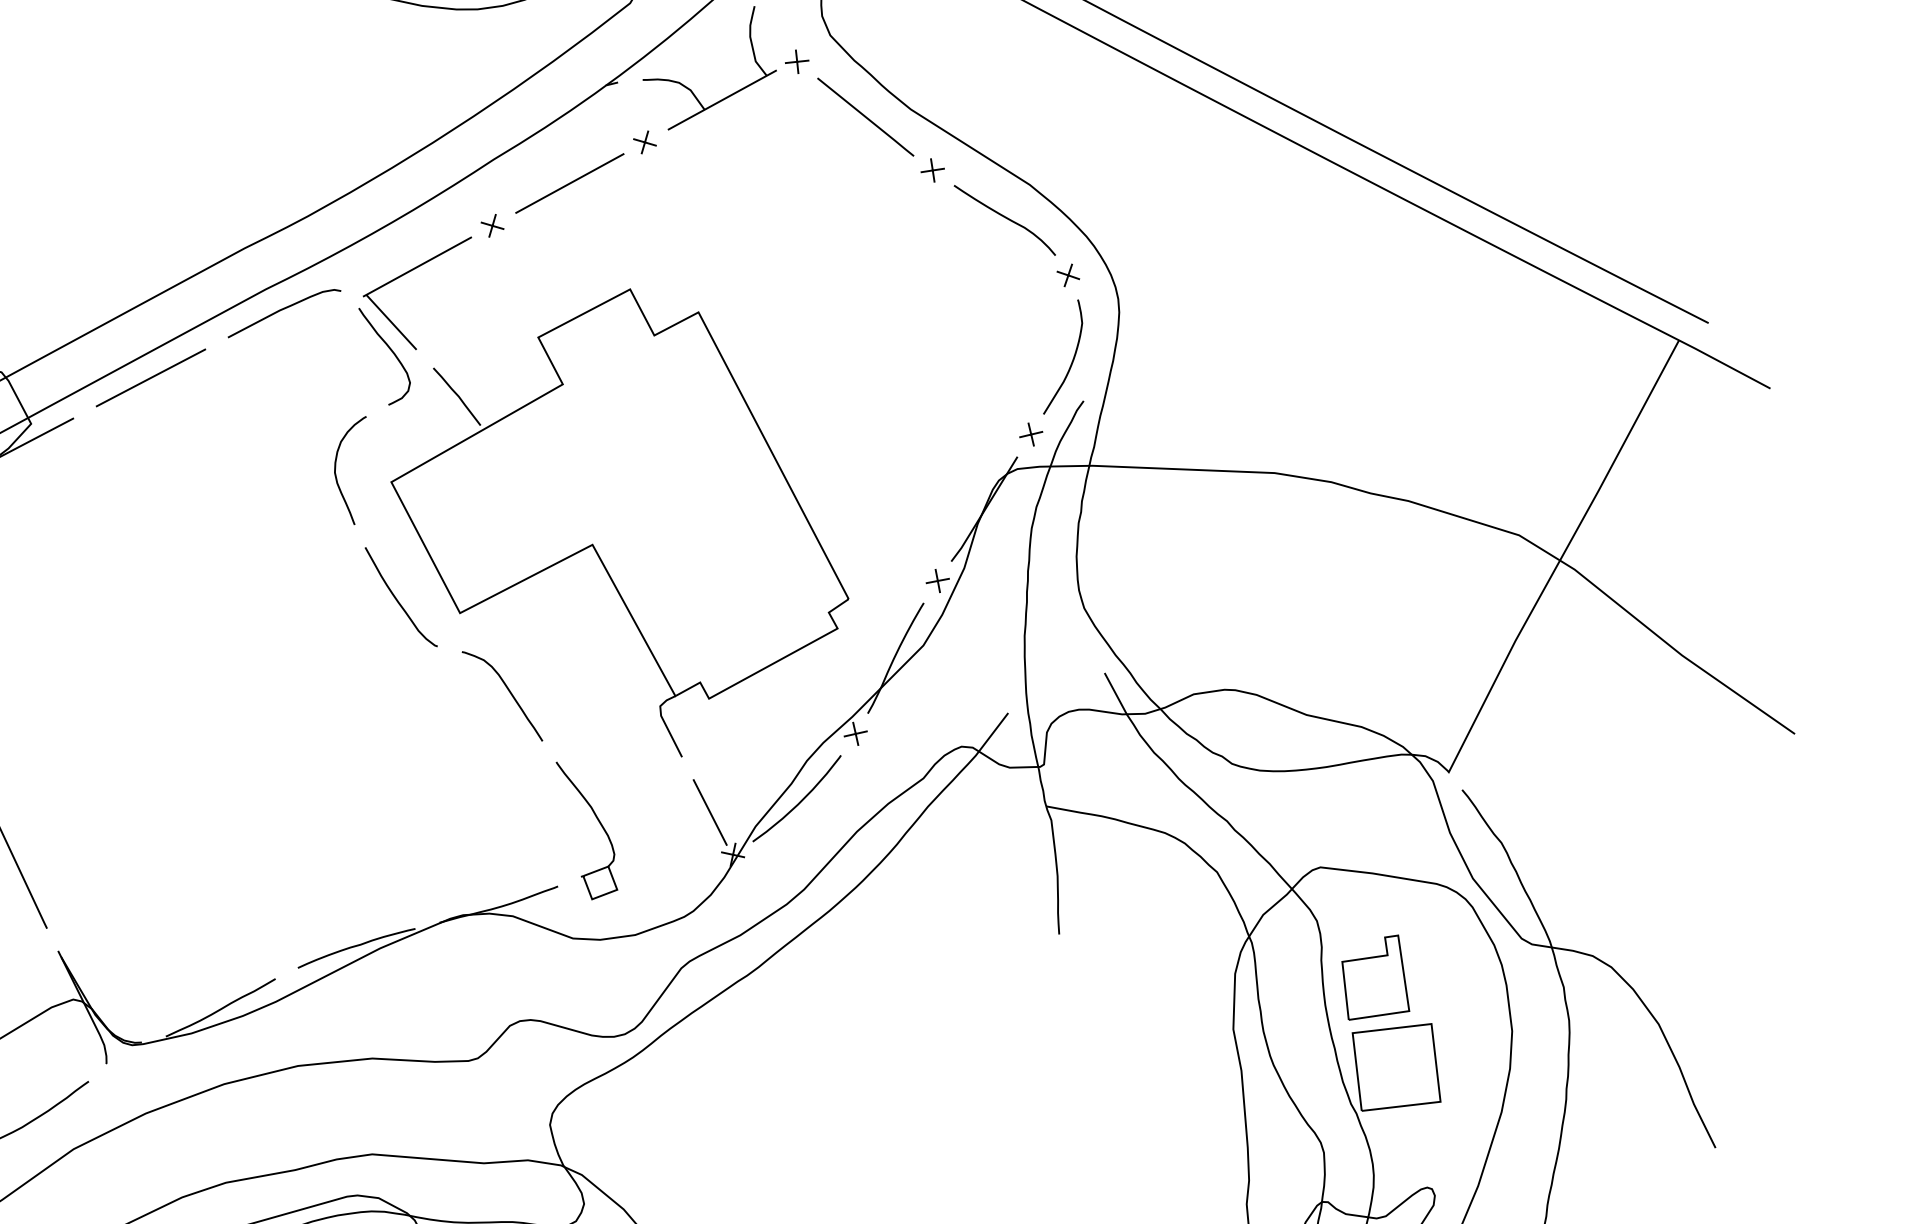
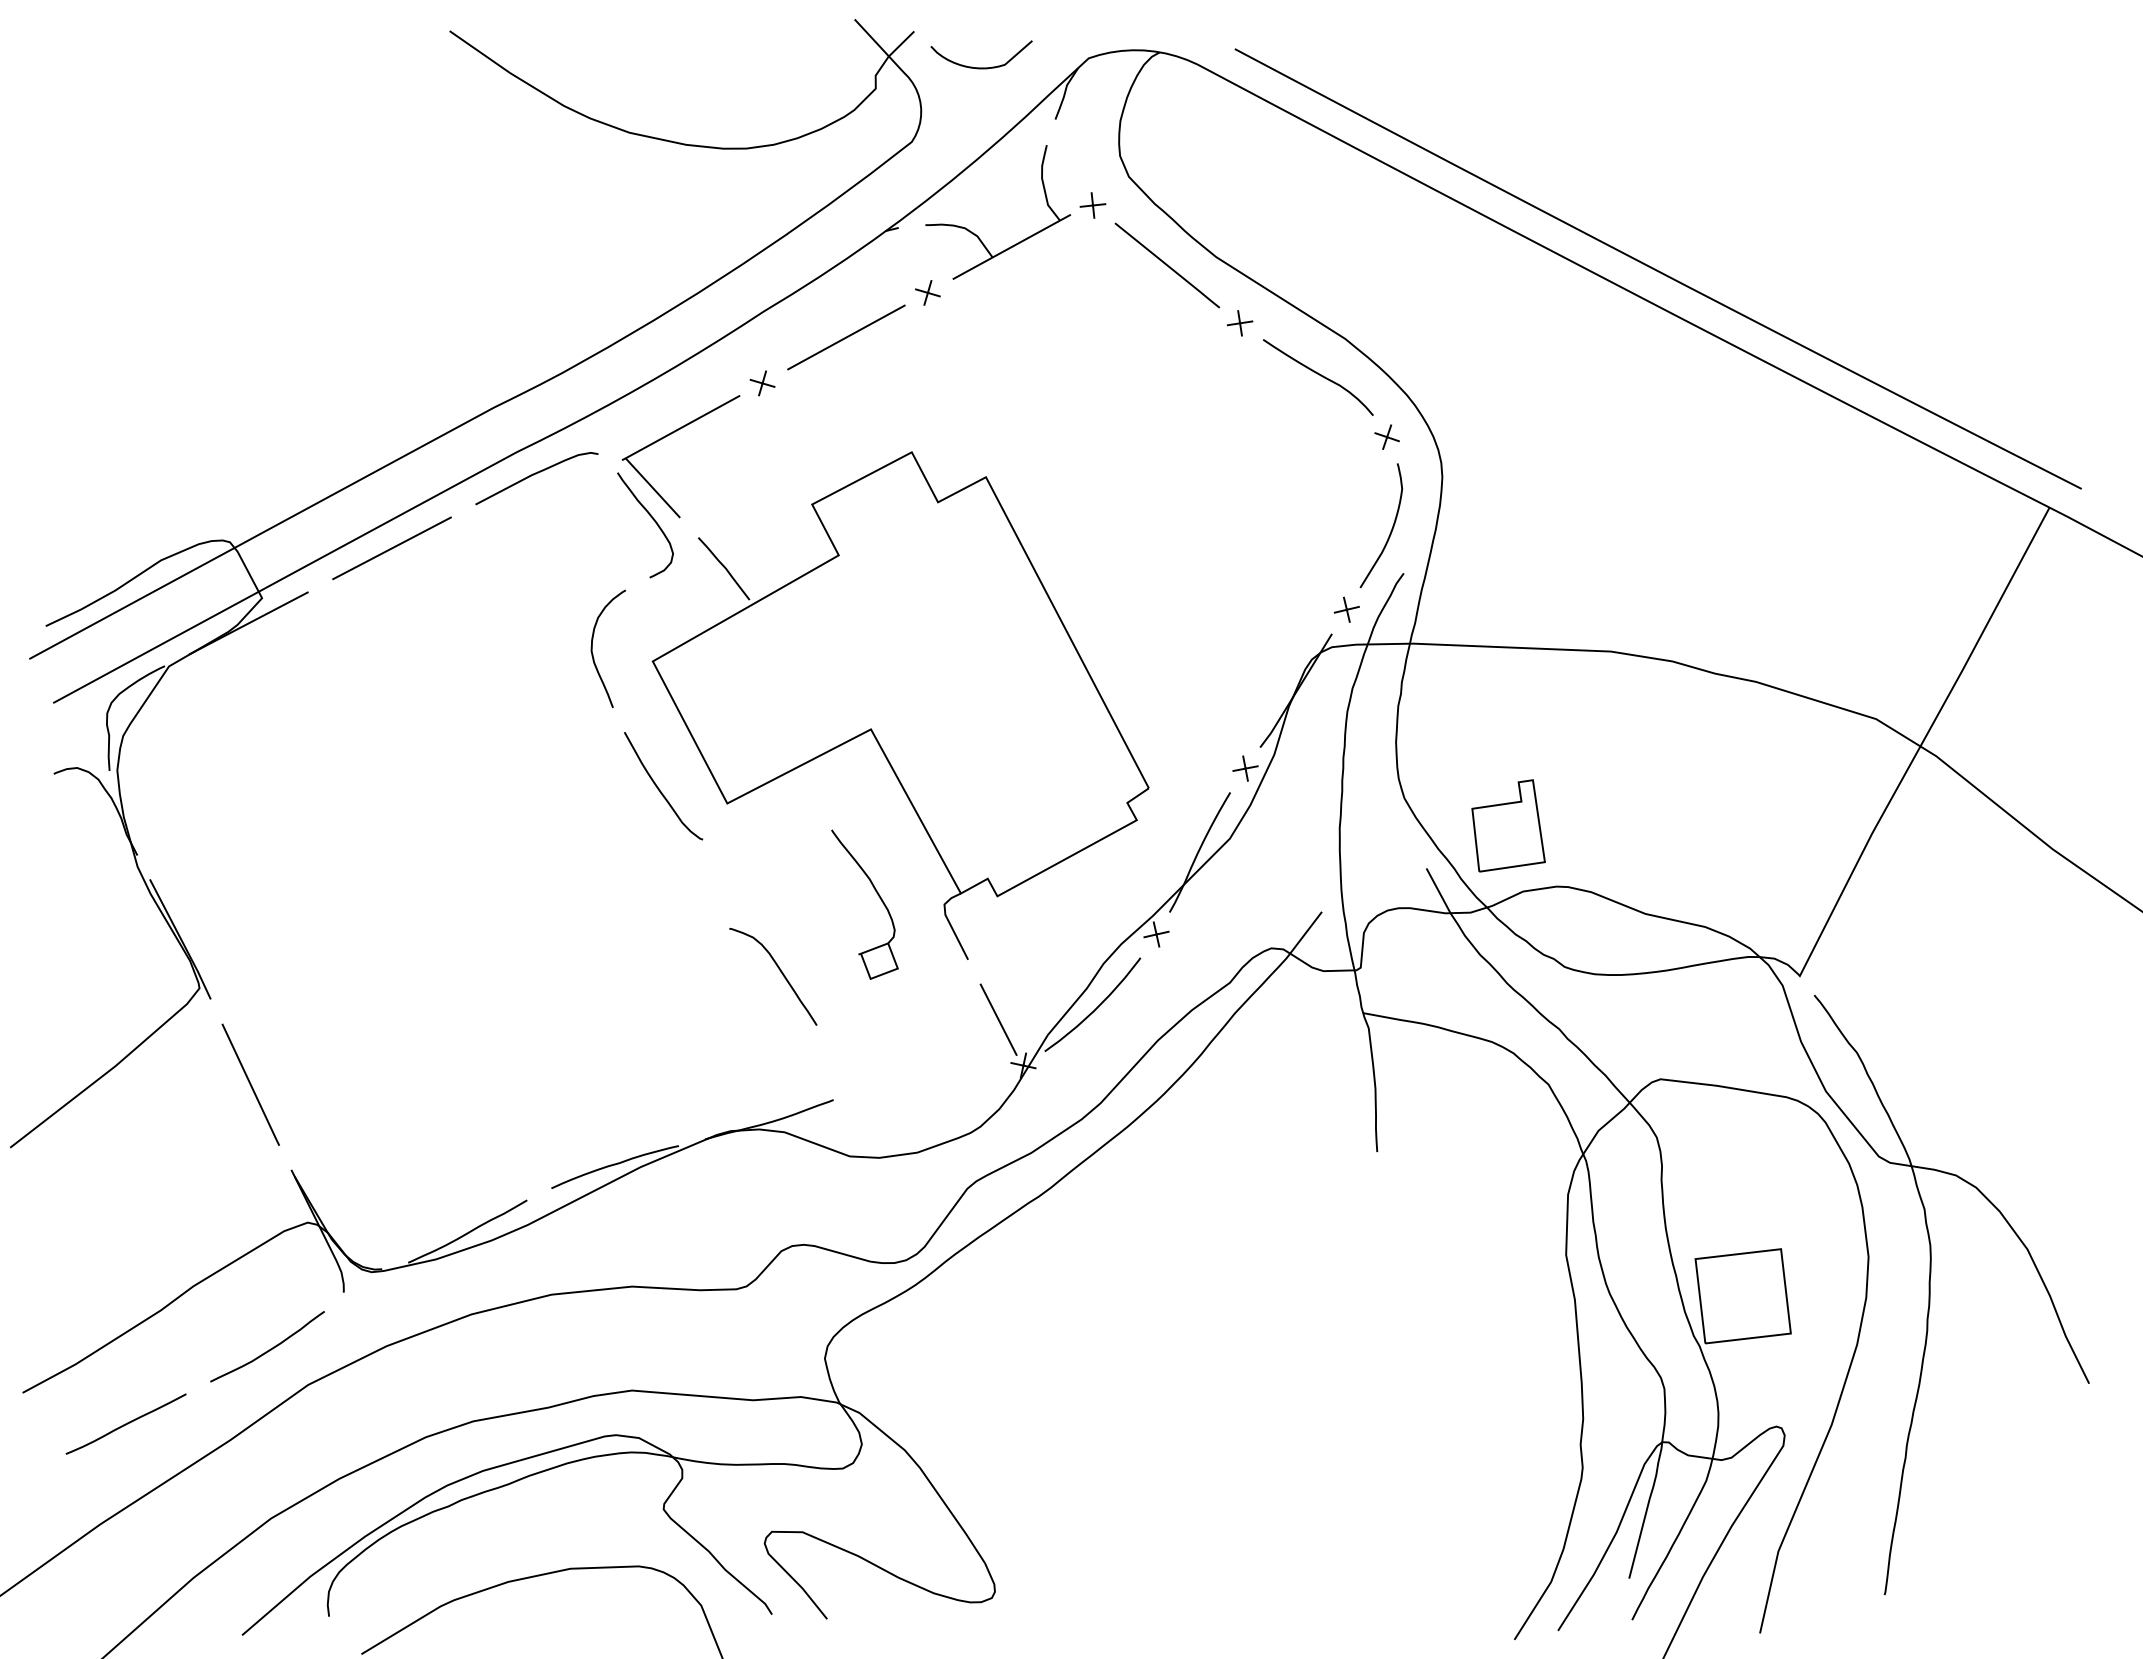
curve: (509, 692) -> (780, 972), moved
part: (599, 823) -> (878, 896), moved
part: (1375, 977) -> (1508, 825), moved

